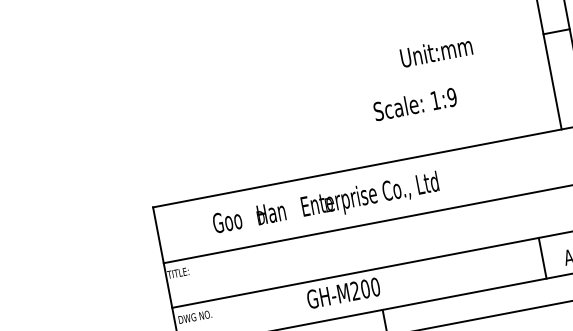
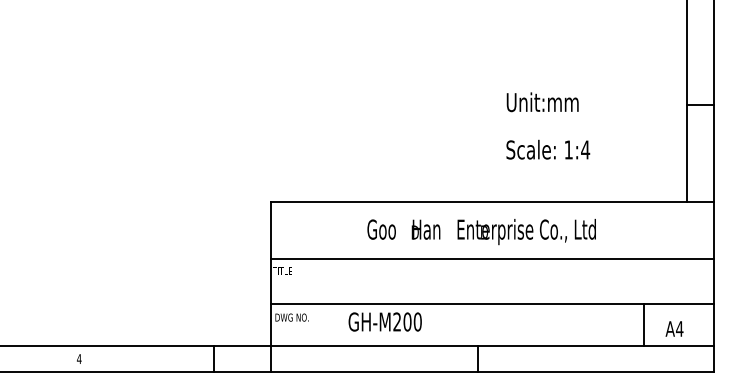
text: (436, 52) -> (542, 102), moved
text: (451, 96) -> (585, 149), 1:9 -> 1:4
text: (326, 205) -> (481, 232), moved
text: (342, 292) -> (384, 321), moved

